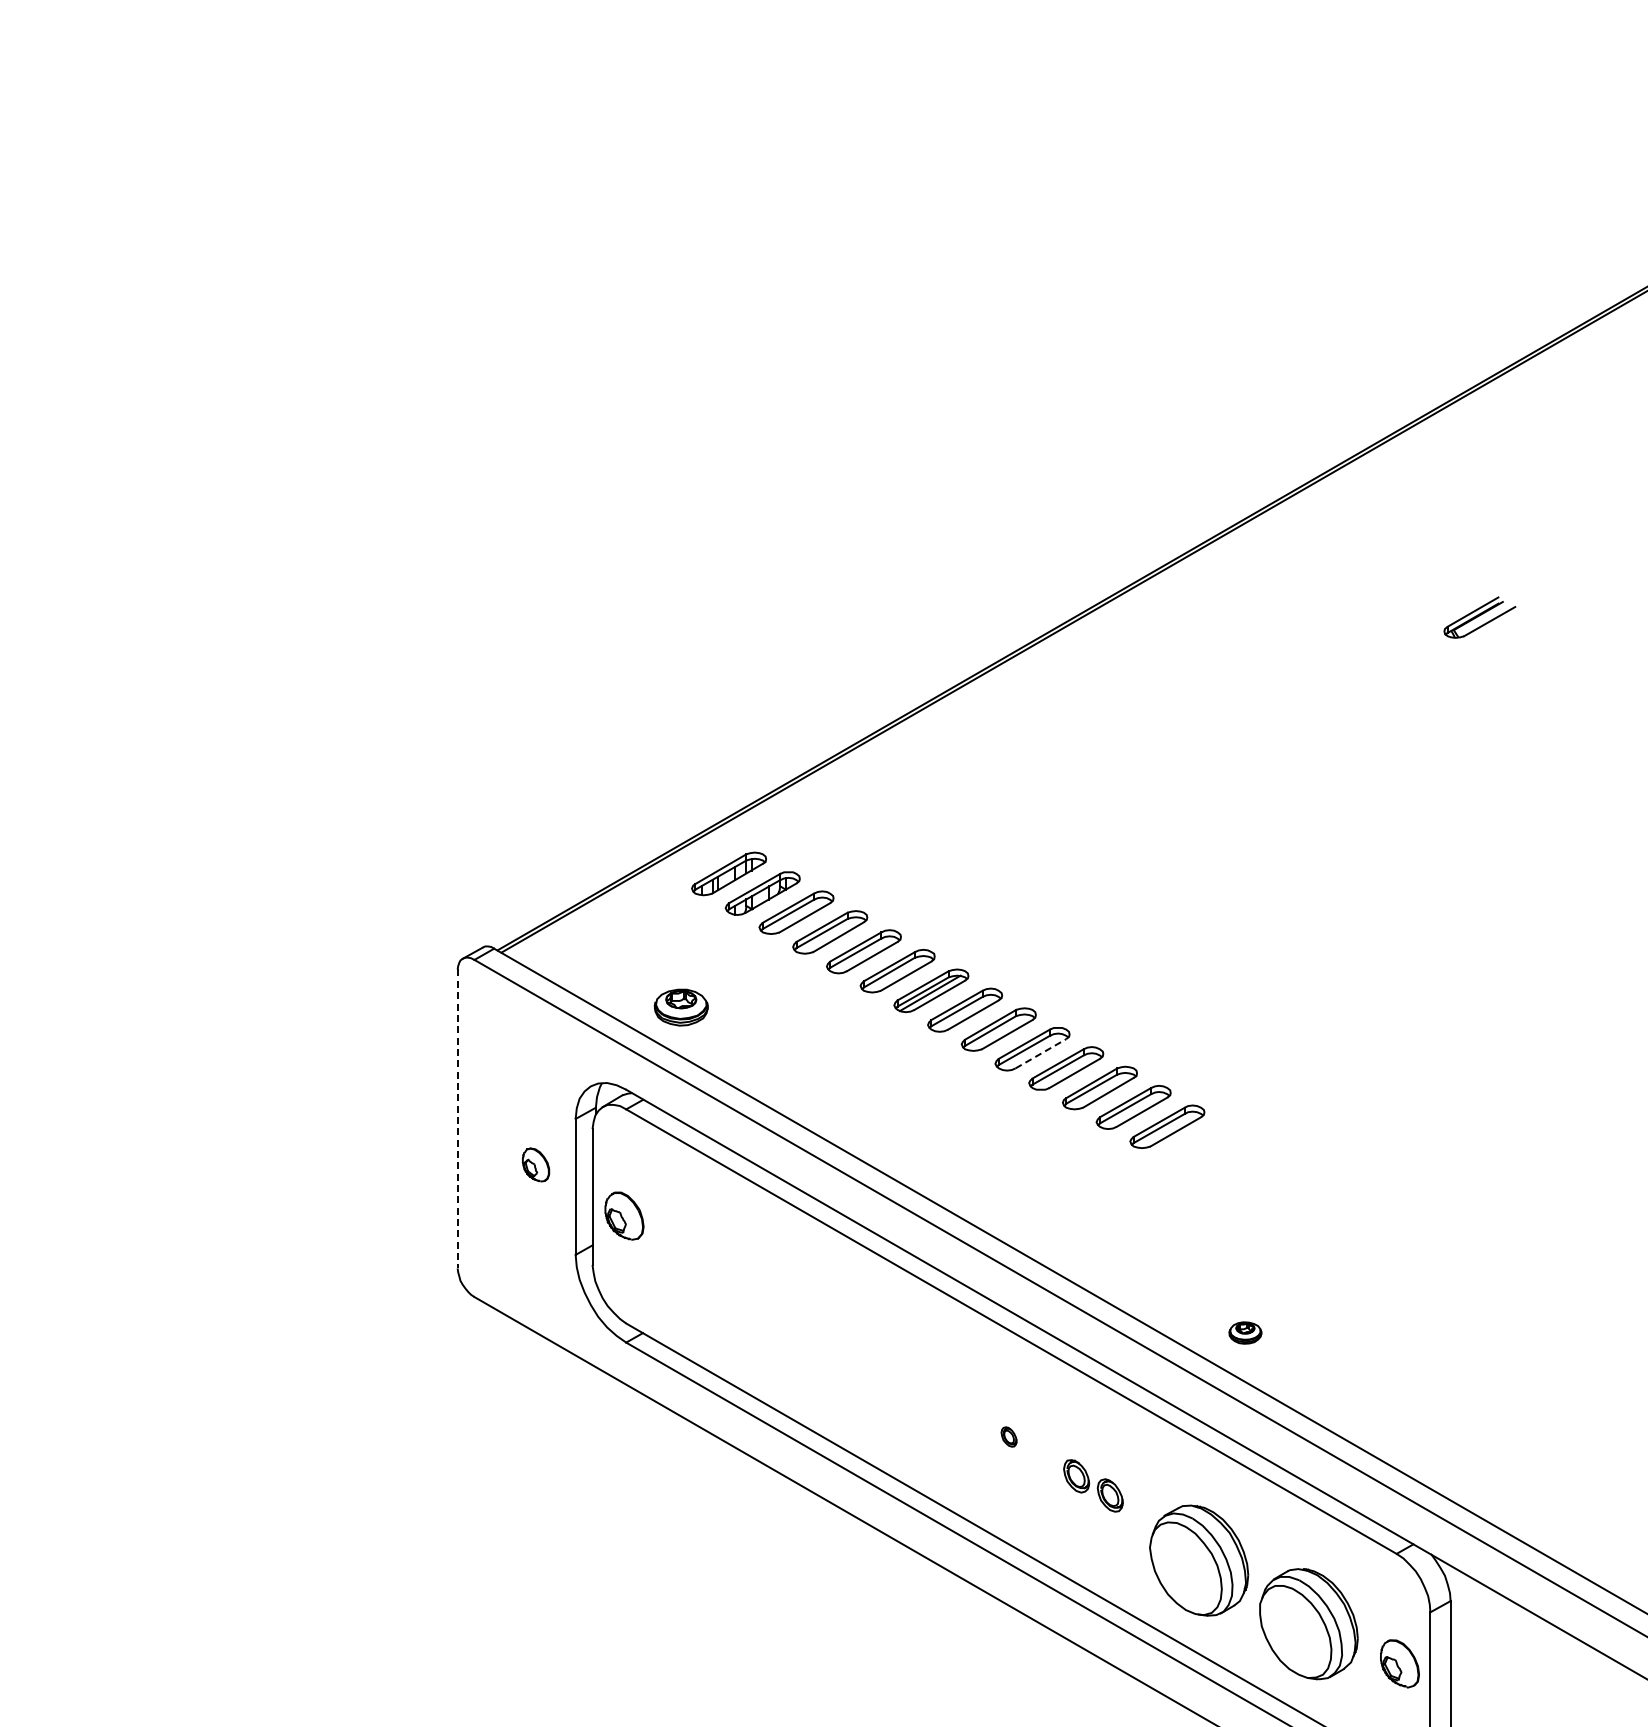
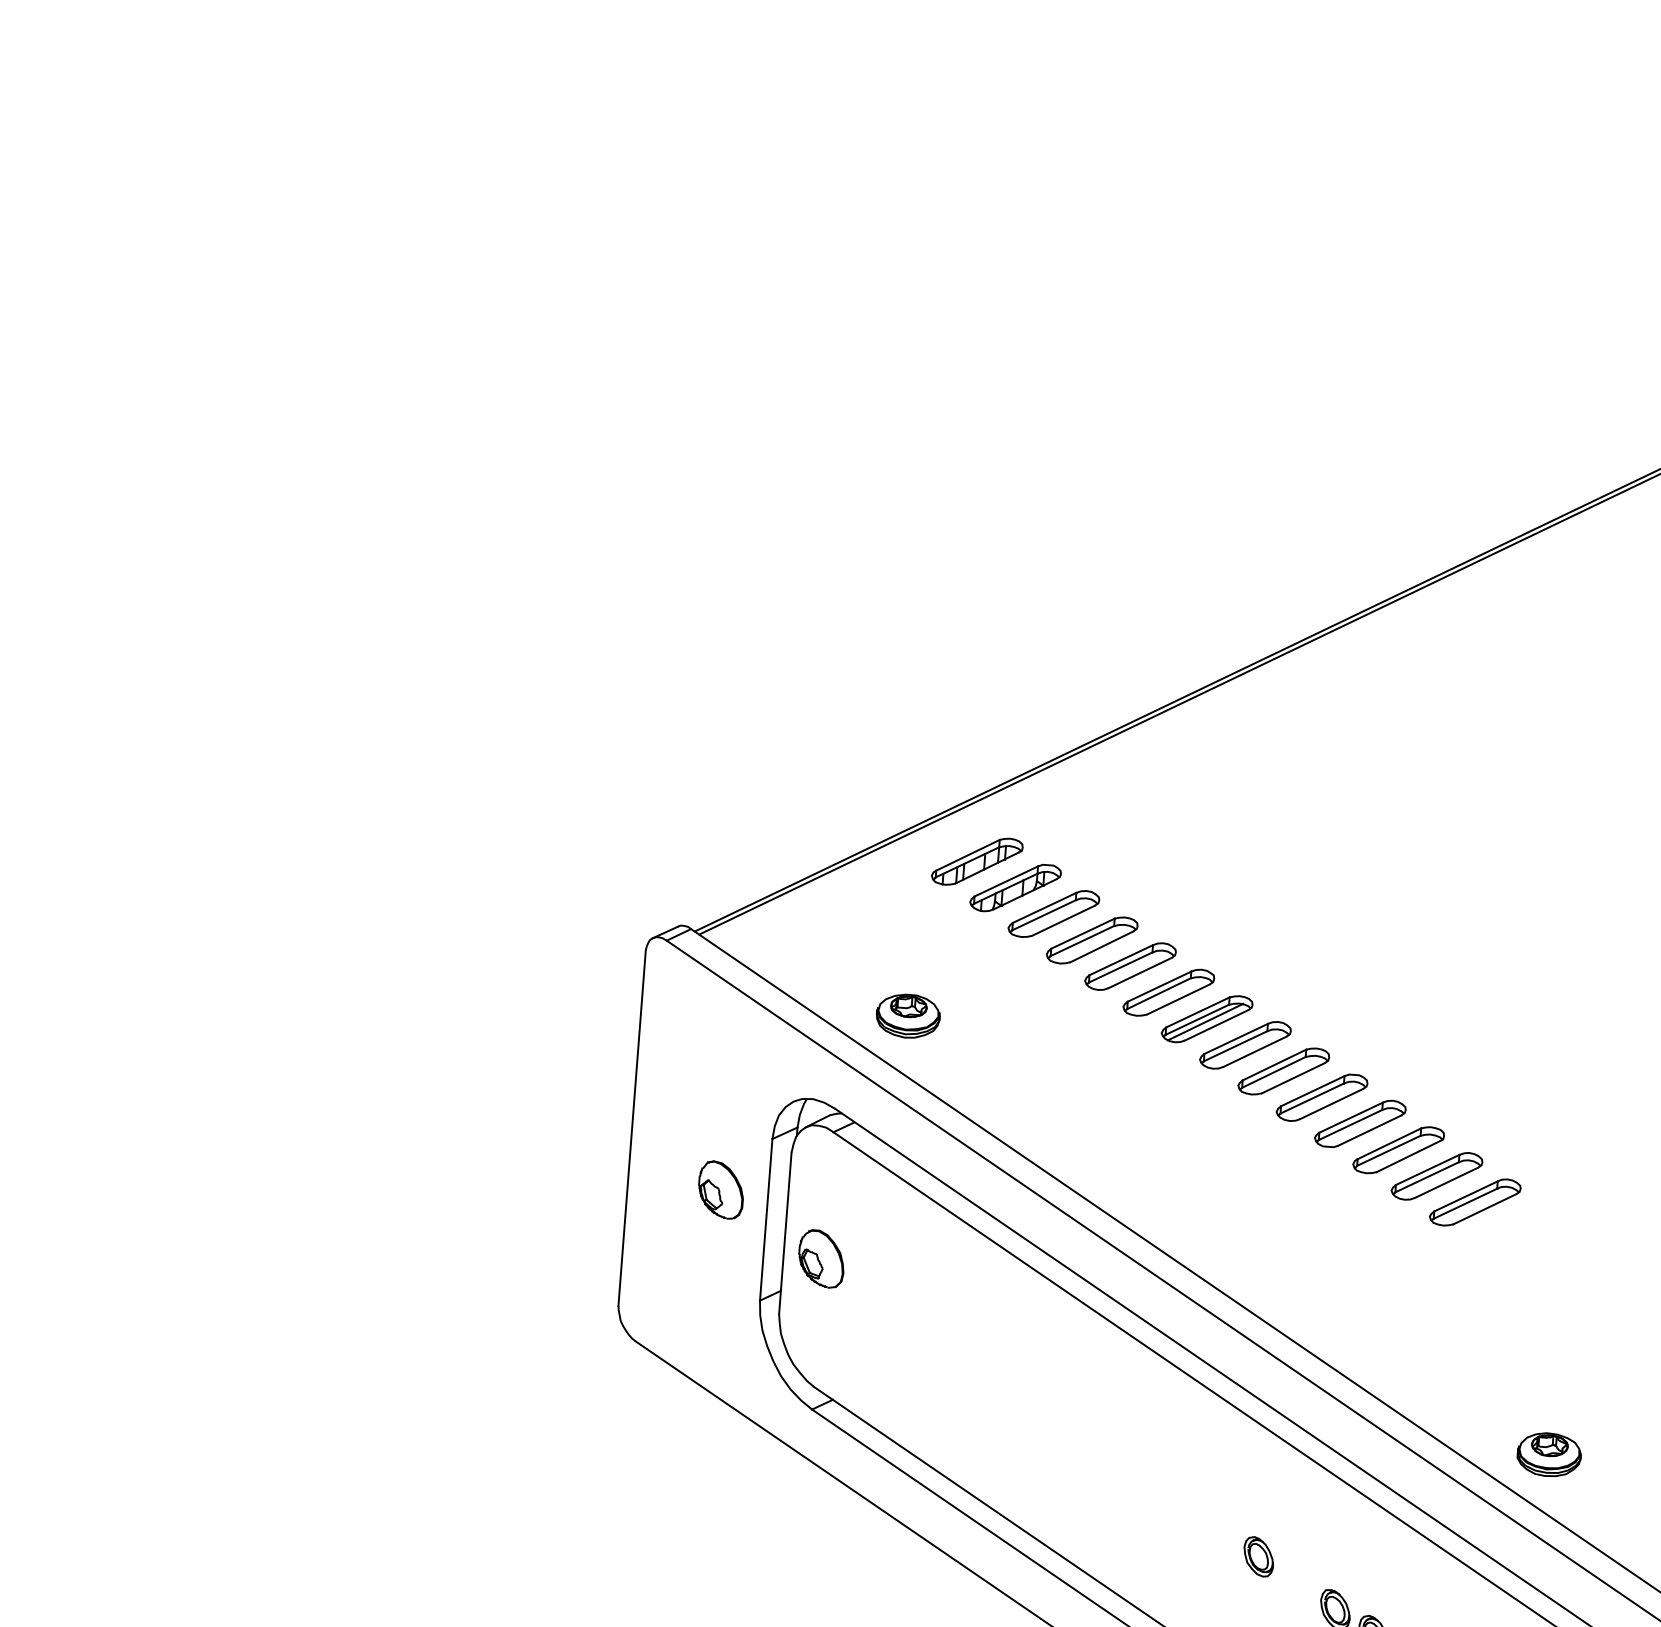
line: (1041, 1053) -> (1332, 1103), dashed -> solid
line: (457, 1119) -> (631, 1128), dashed -> solid
part: (535, 1164) -> (720, 1189), size x1.43
part: (1245, 1332) -> (1549, 1454), size x1.67
part: (1008, 1436) -> (1258, 1556), size x1.67

